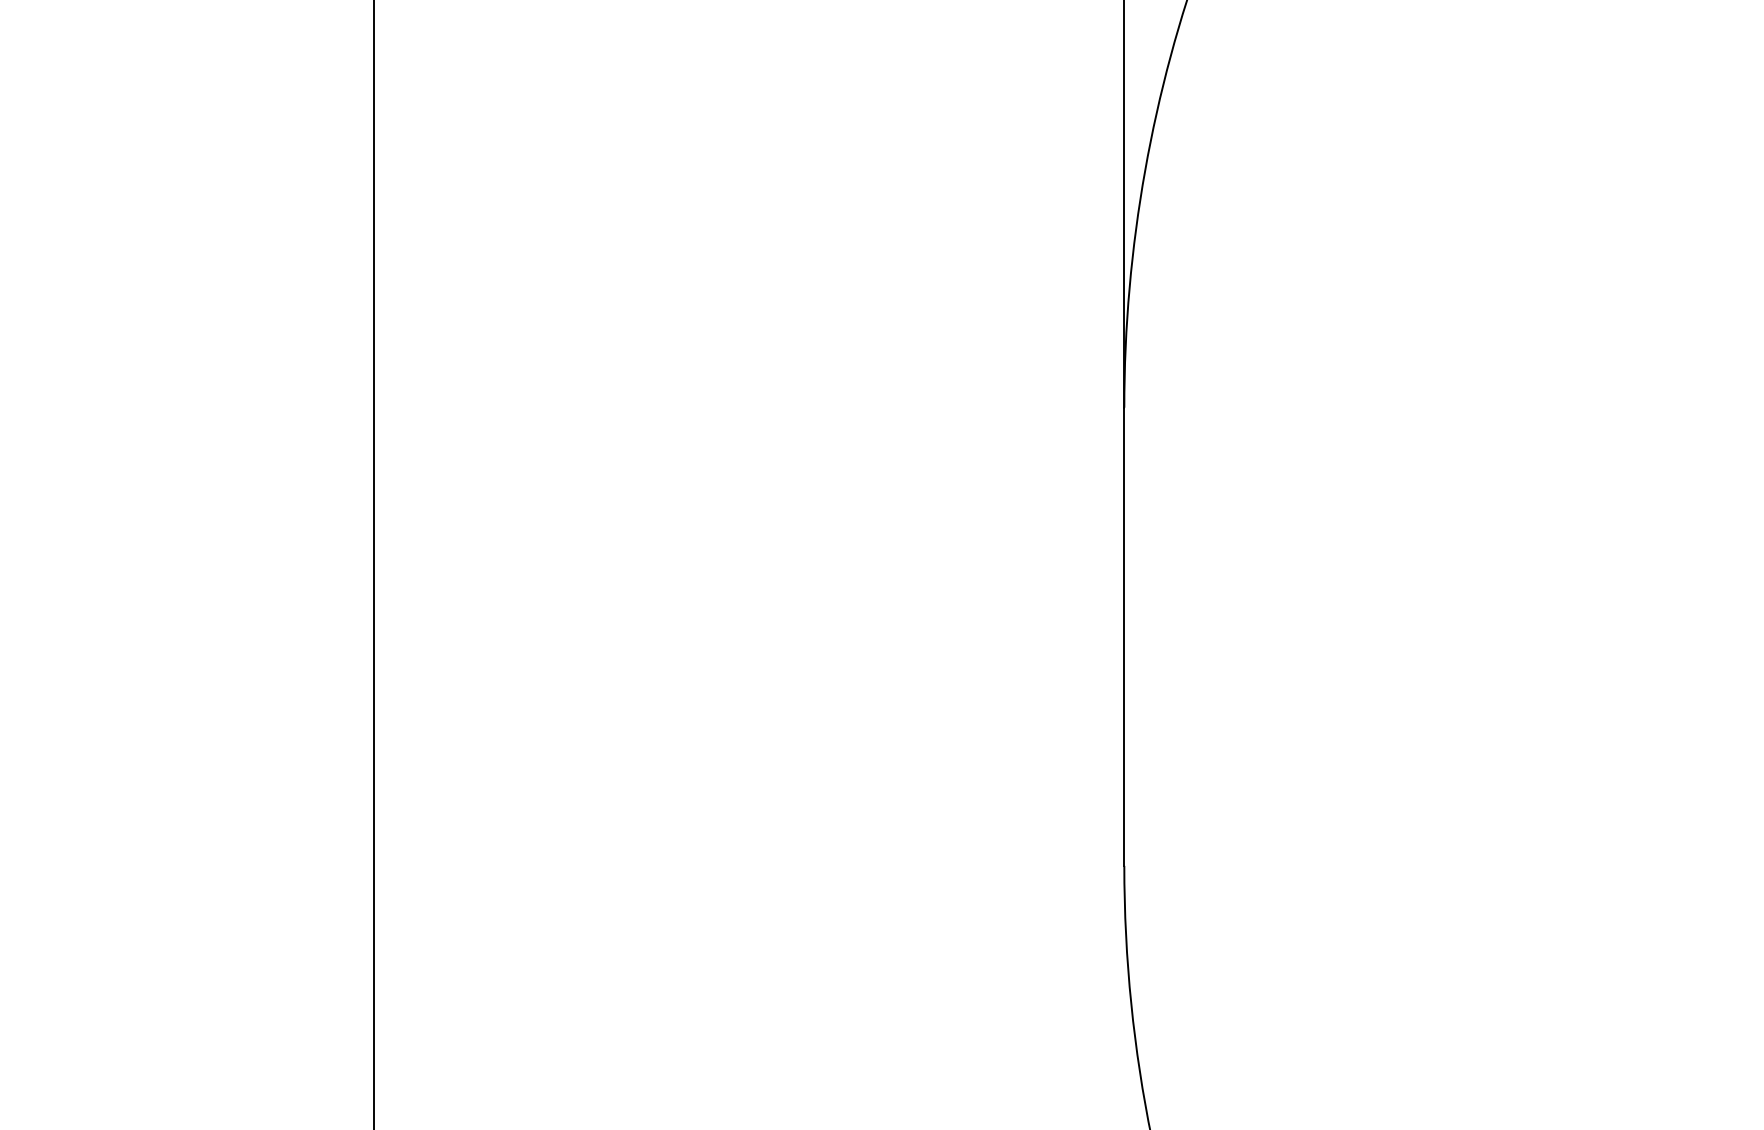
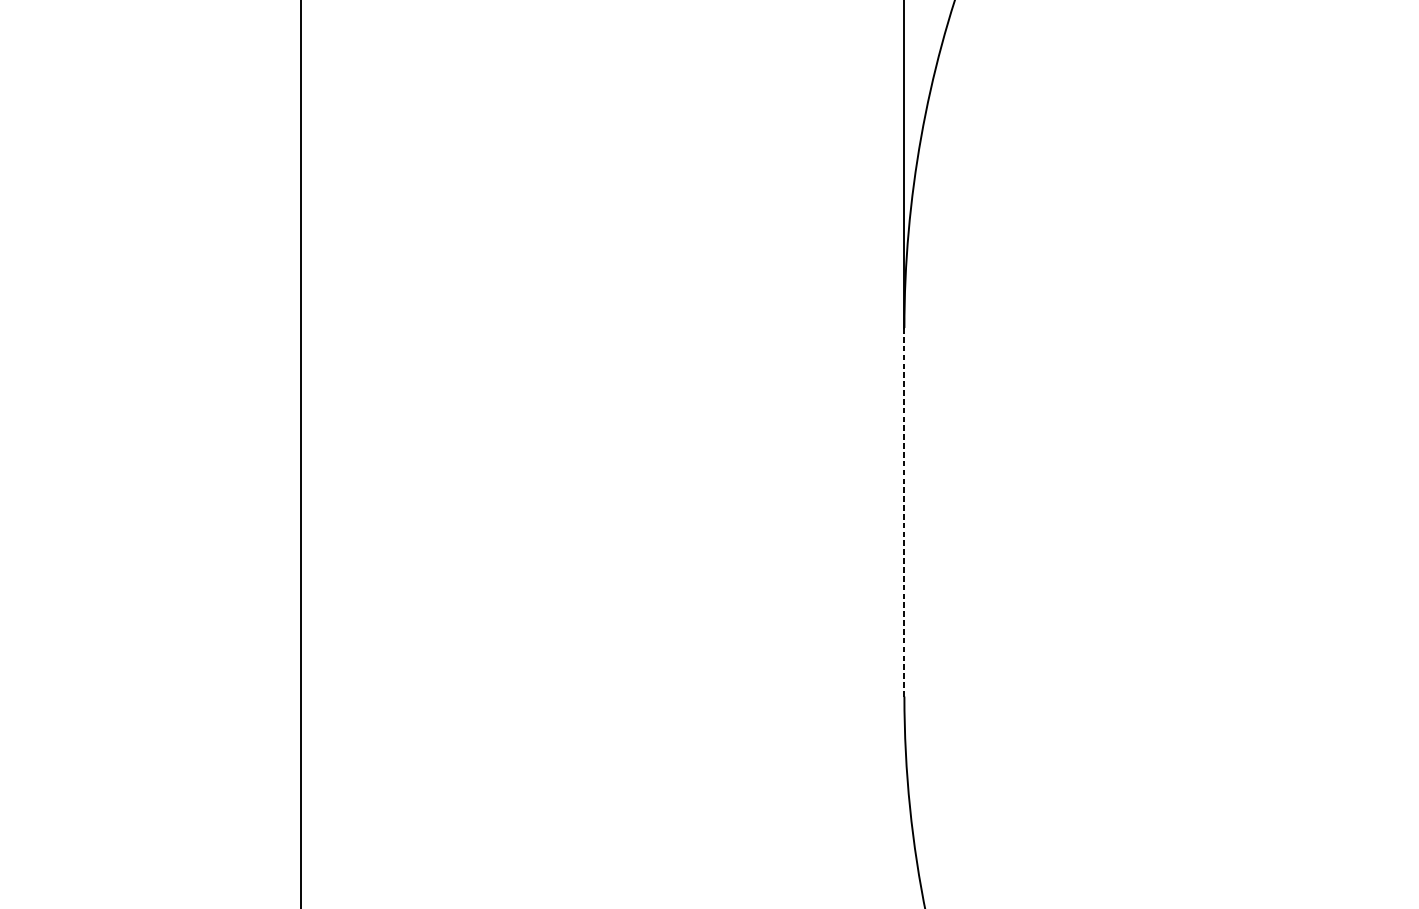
line: (1124, 636) -> (904, 512), solid -> dashed

